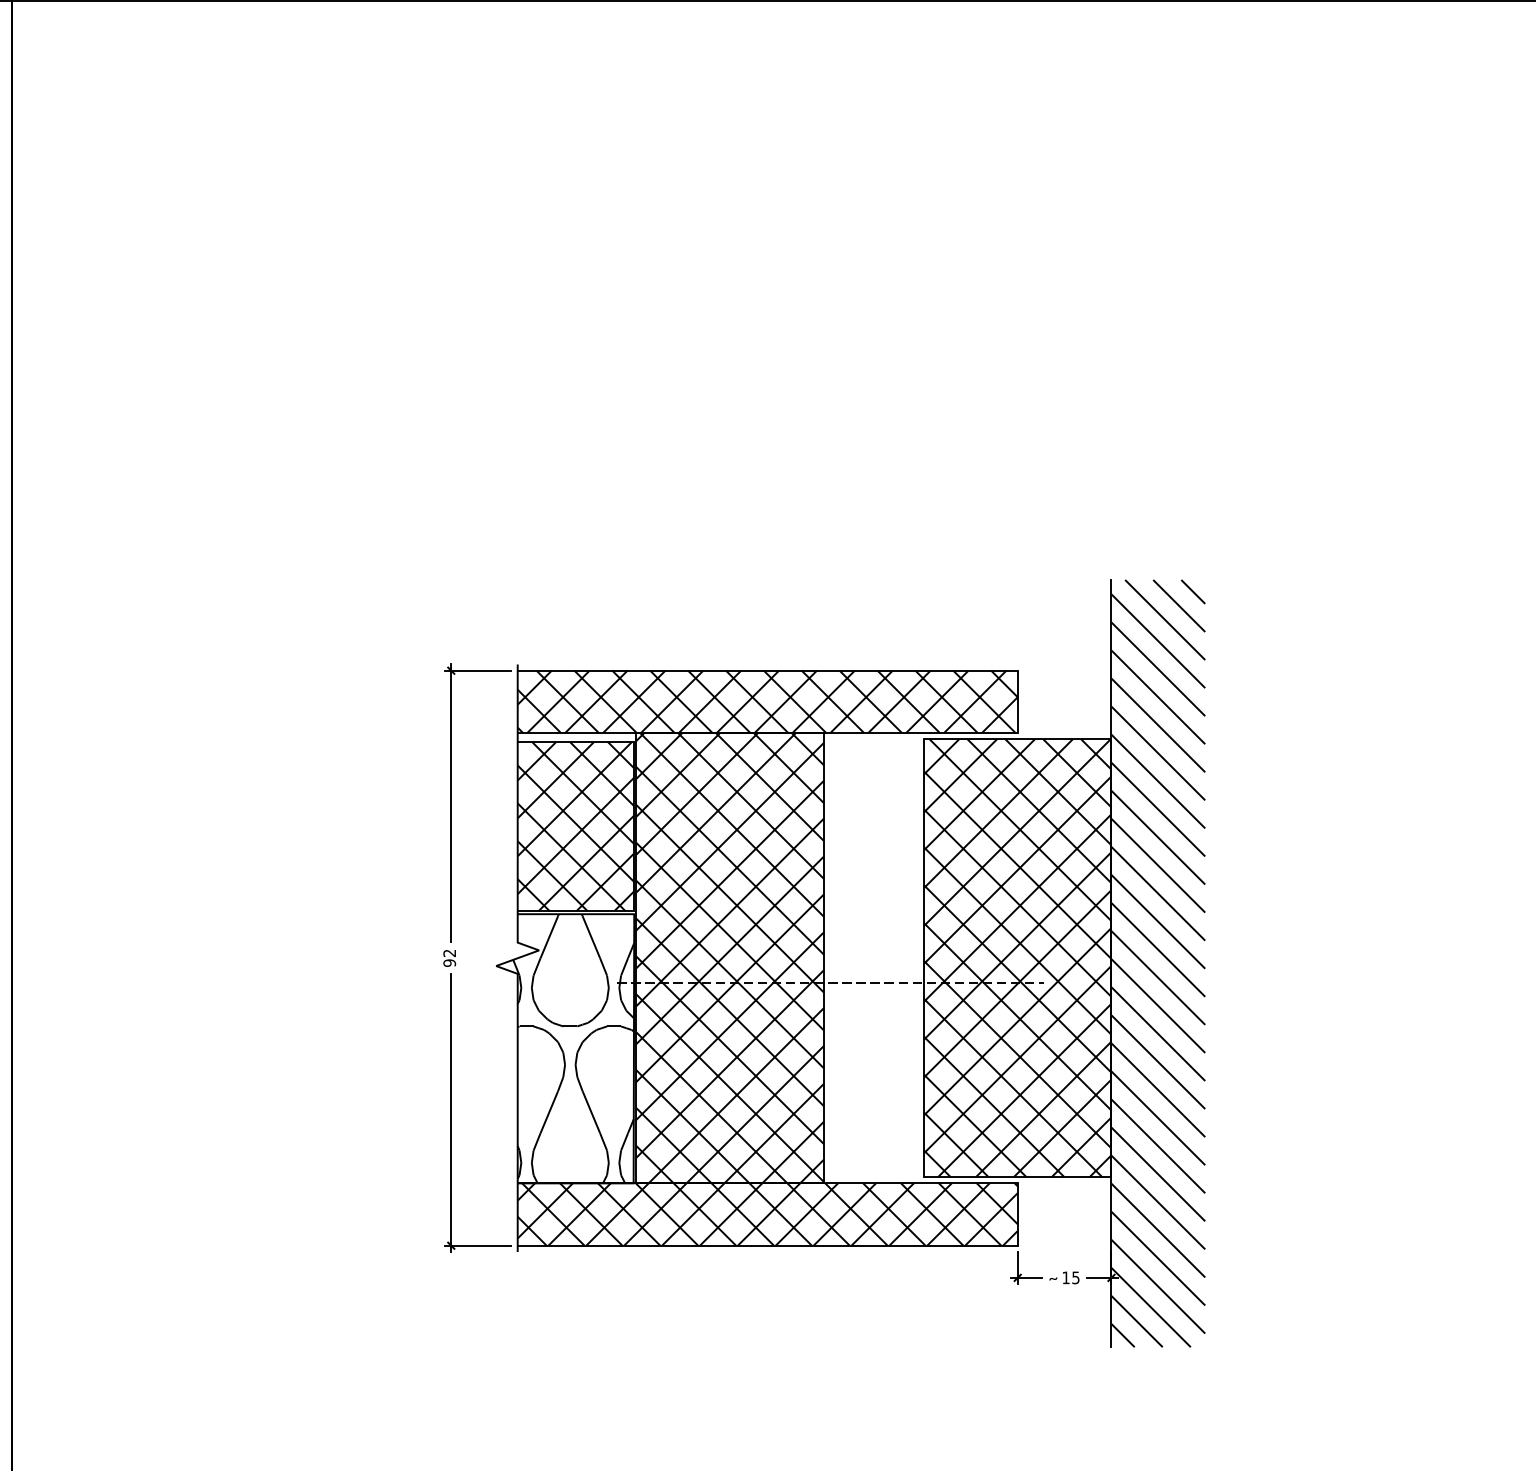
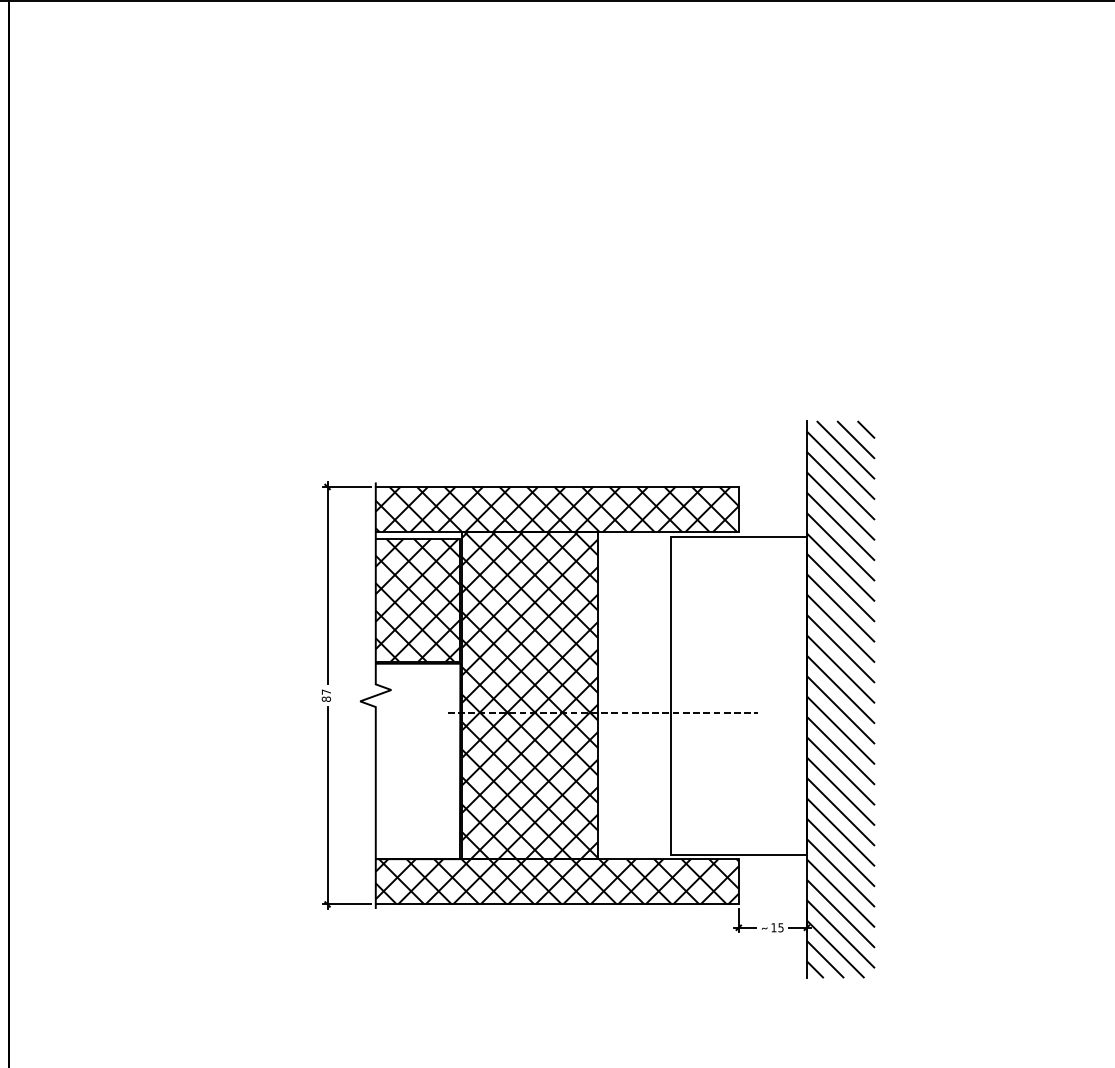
text: (448, 957) -> (325, 695), 92 -> 87
hatch: (1017, 957) -> (738, 695), removed
hatch: (573, 1048) -> (416, 761), removed

